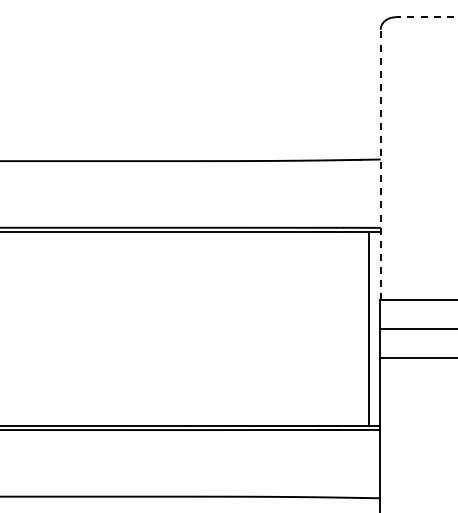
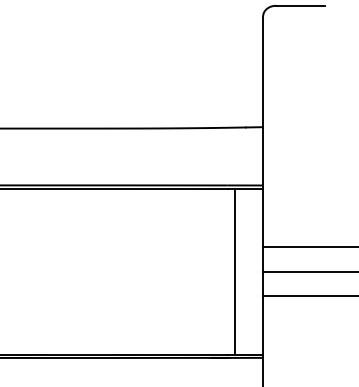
line: (424, 17) -> (300, 6), dashed -> solid
line: (380, 164) -> (262, 131), dashed -> solid
line: (368, 328) -> (234, 271), moved

